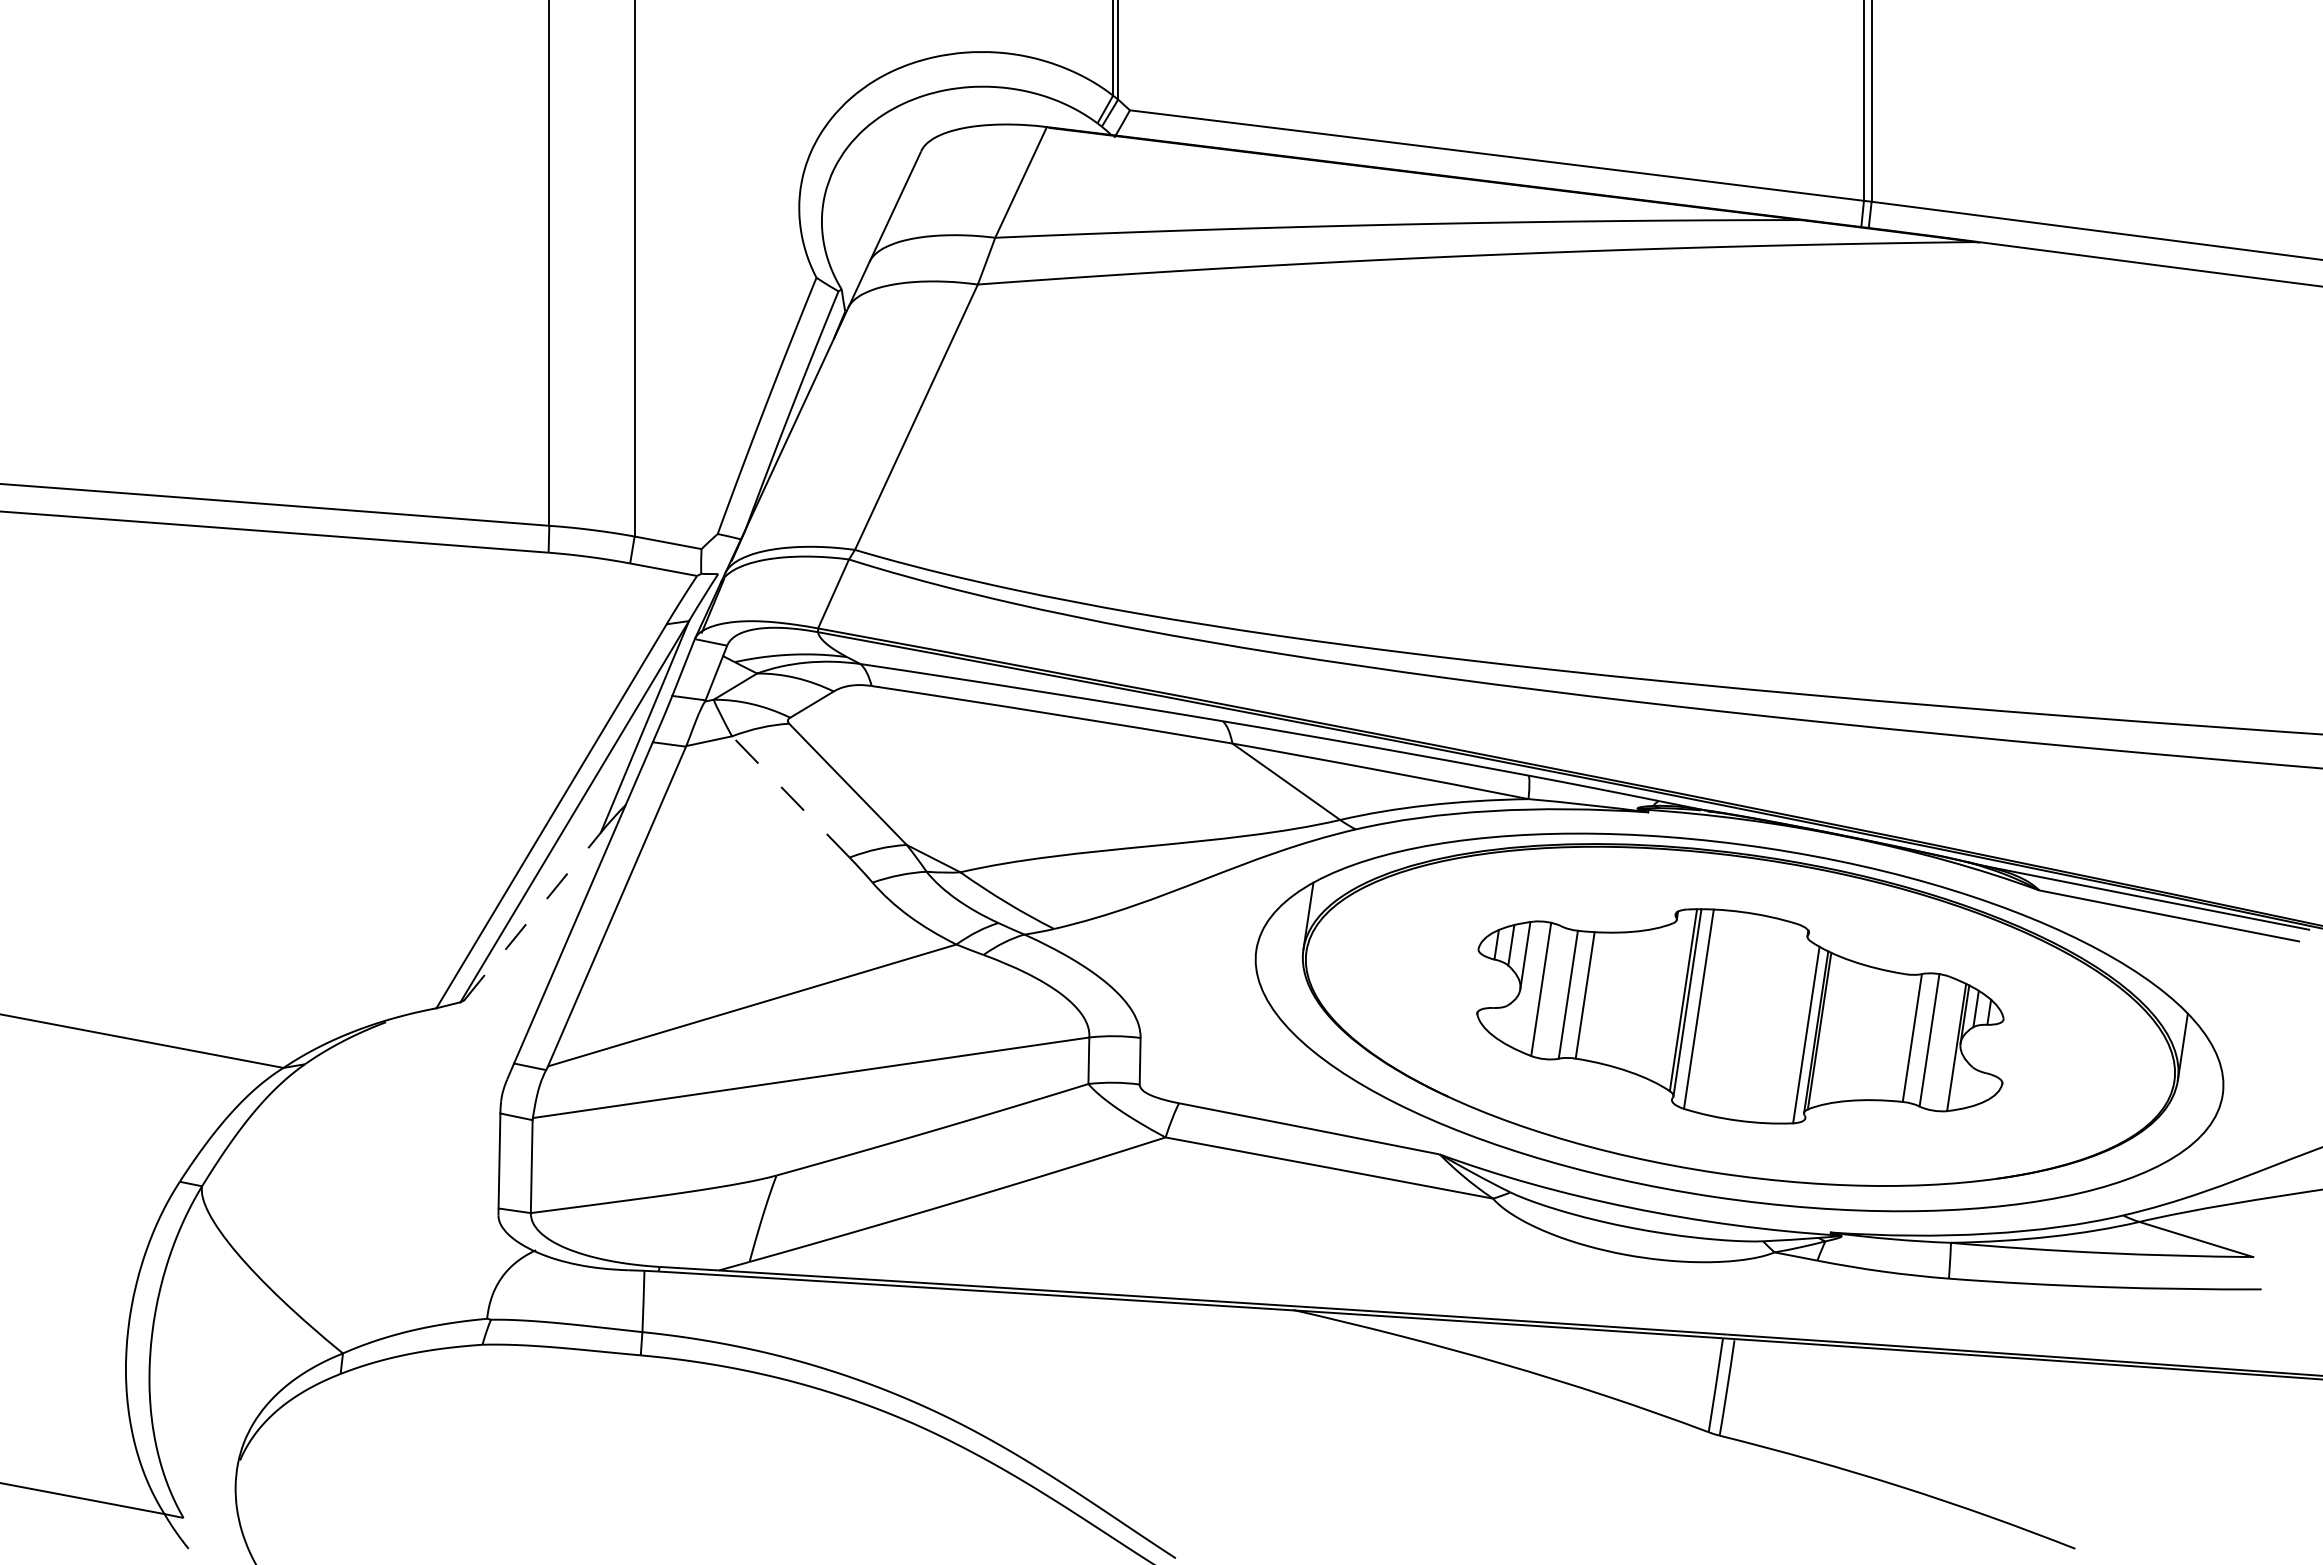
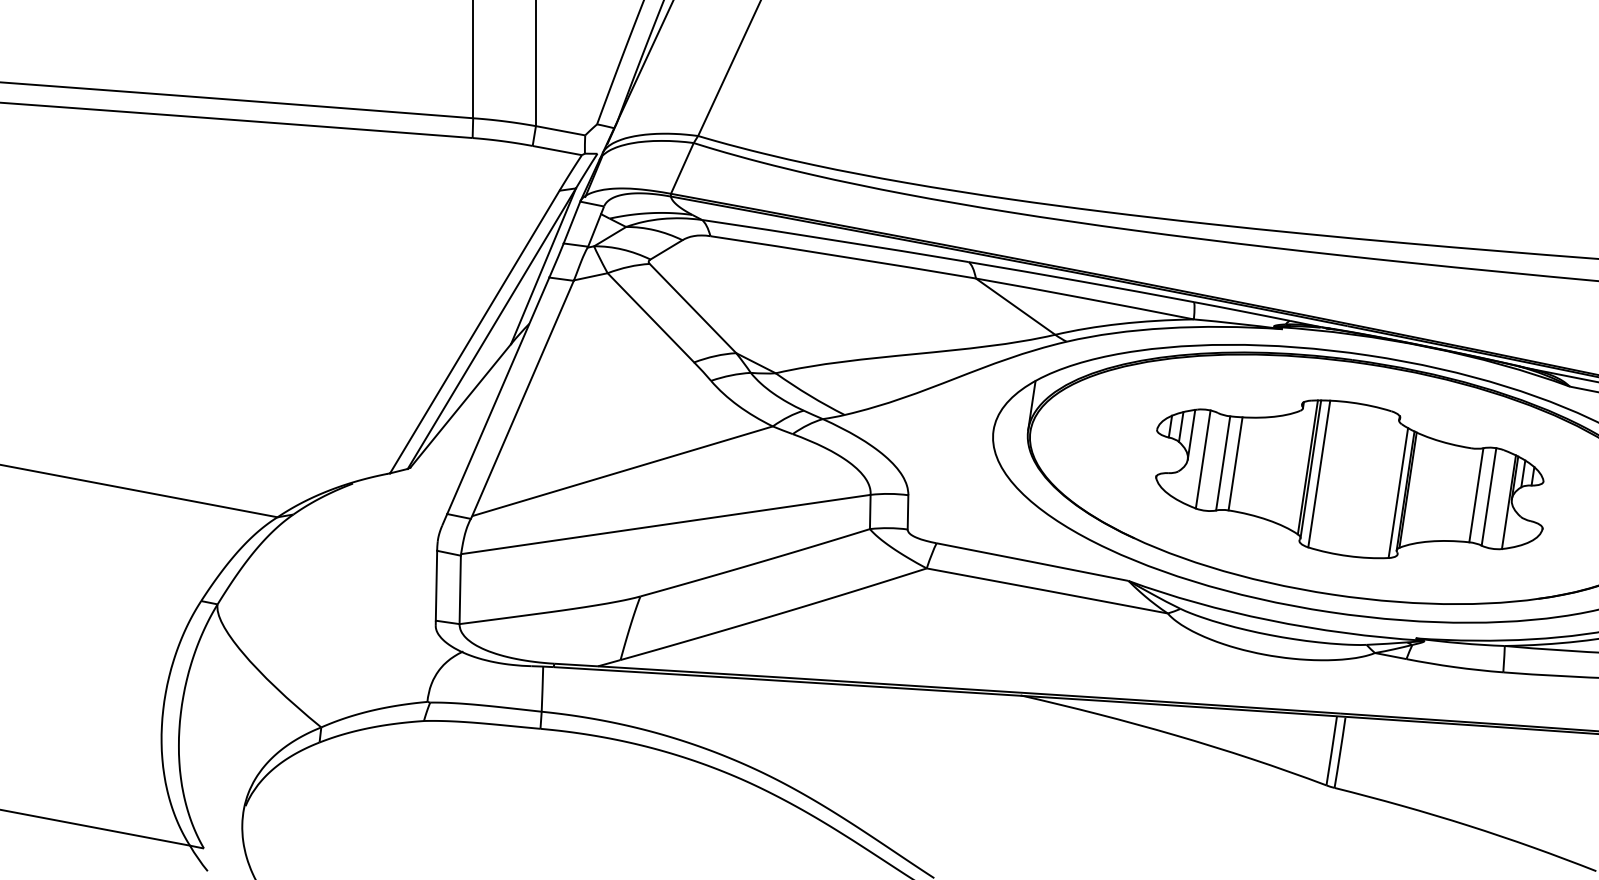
line: (790, 796) -> (650, 317), dashed -> solid
line: (532, 916) -> (460, 405), dashed -> solid

